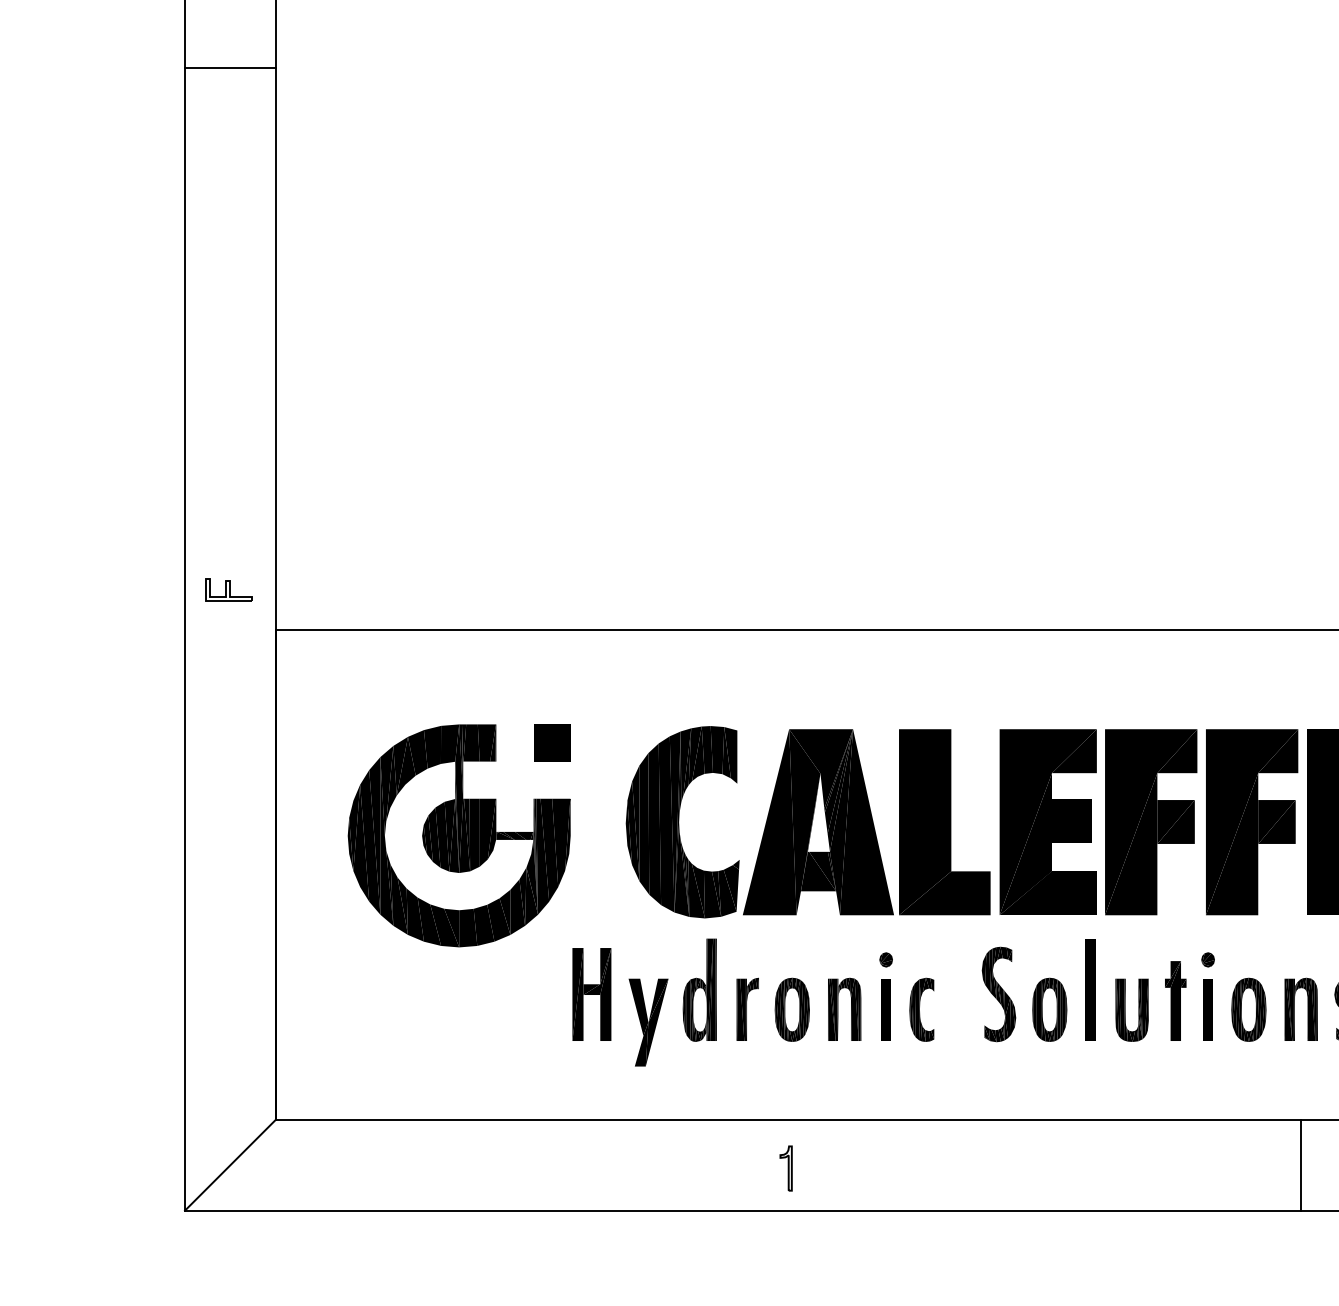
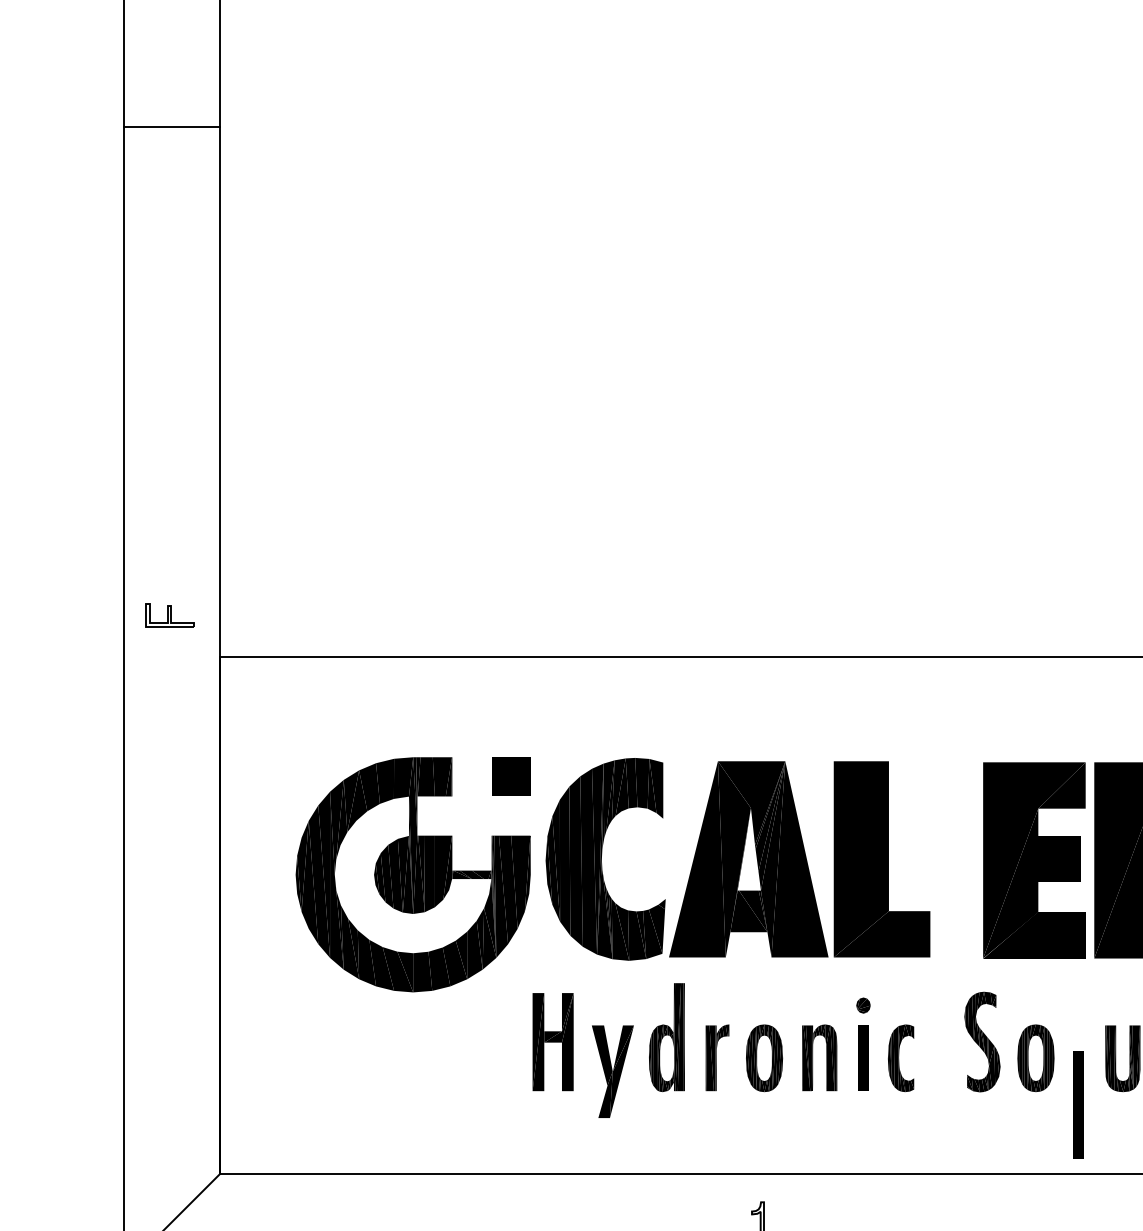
line: (230, 67) -> (171, 126), moved
part: (807, 822) -> (737, 859), moved
part: (1090, 989) -> (1078, 1104), moved

